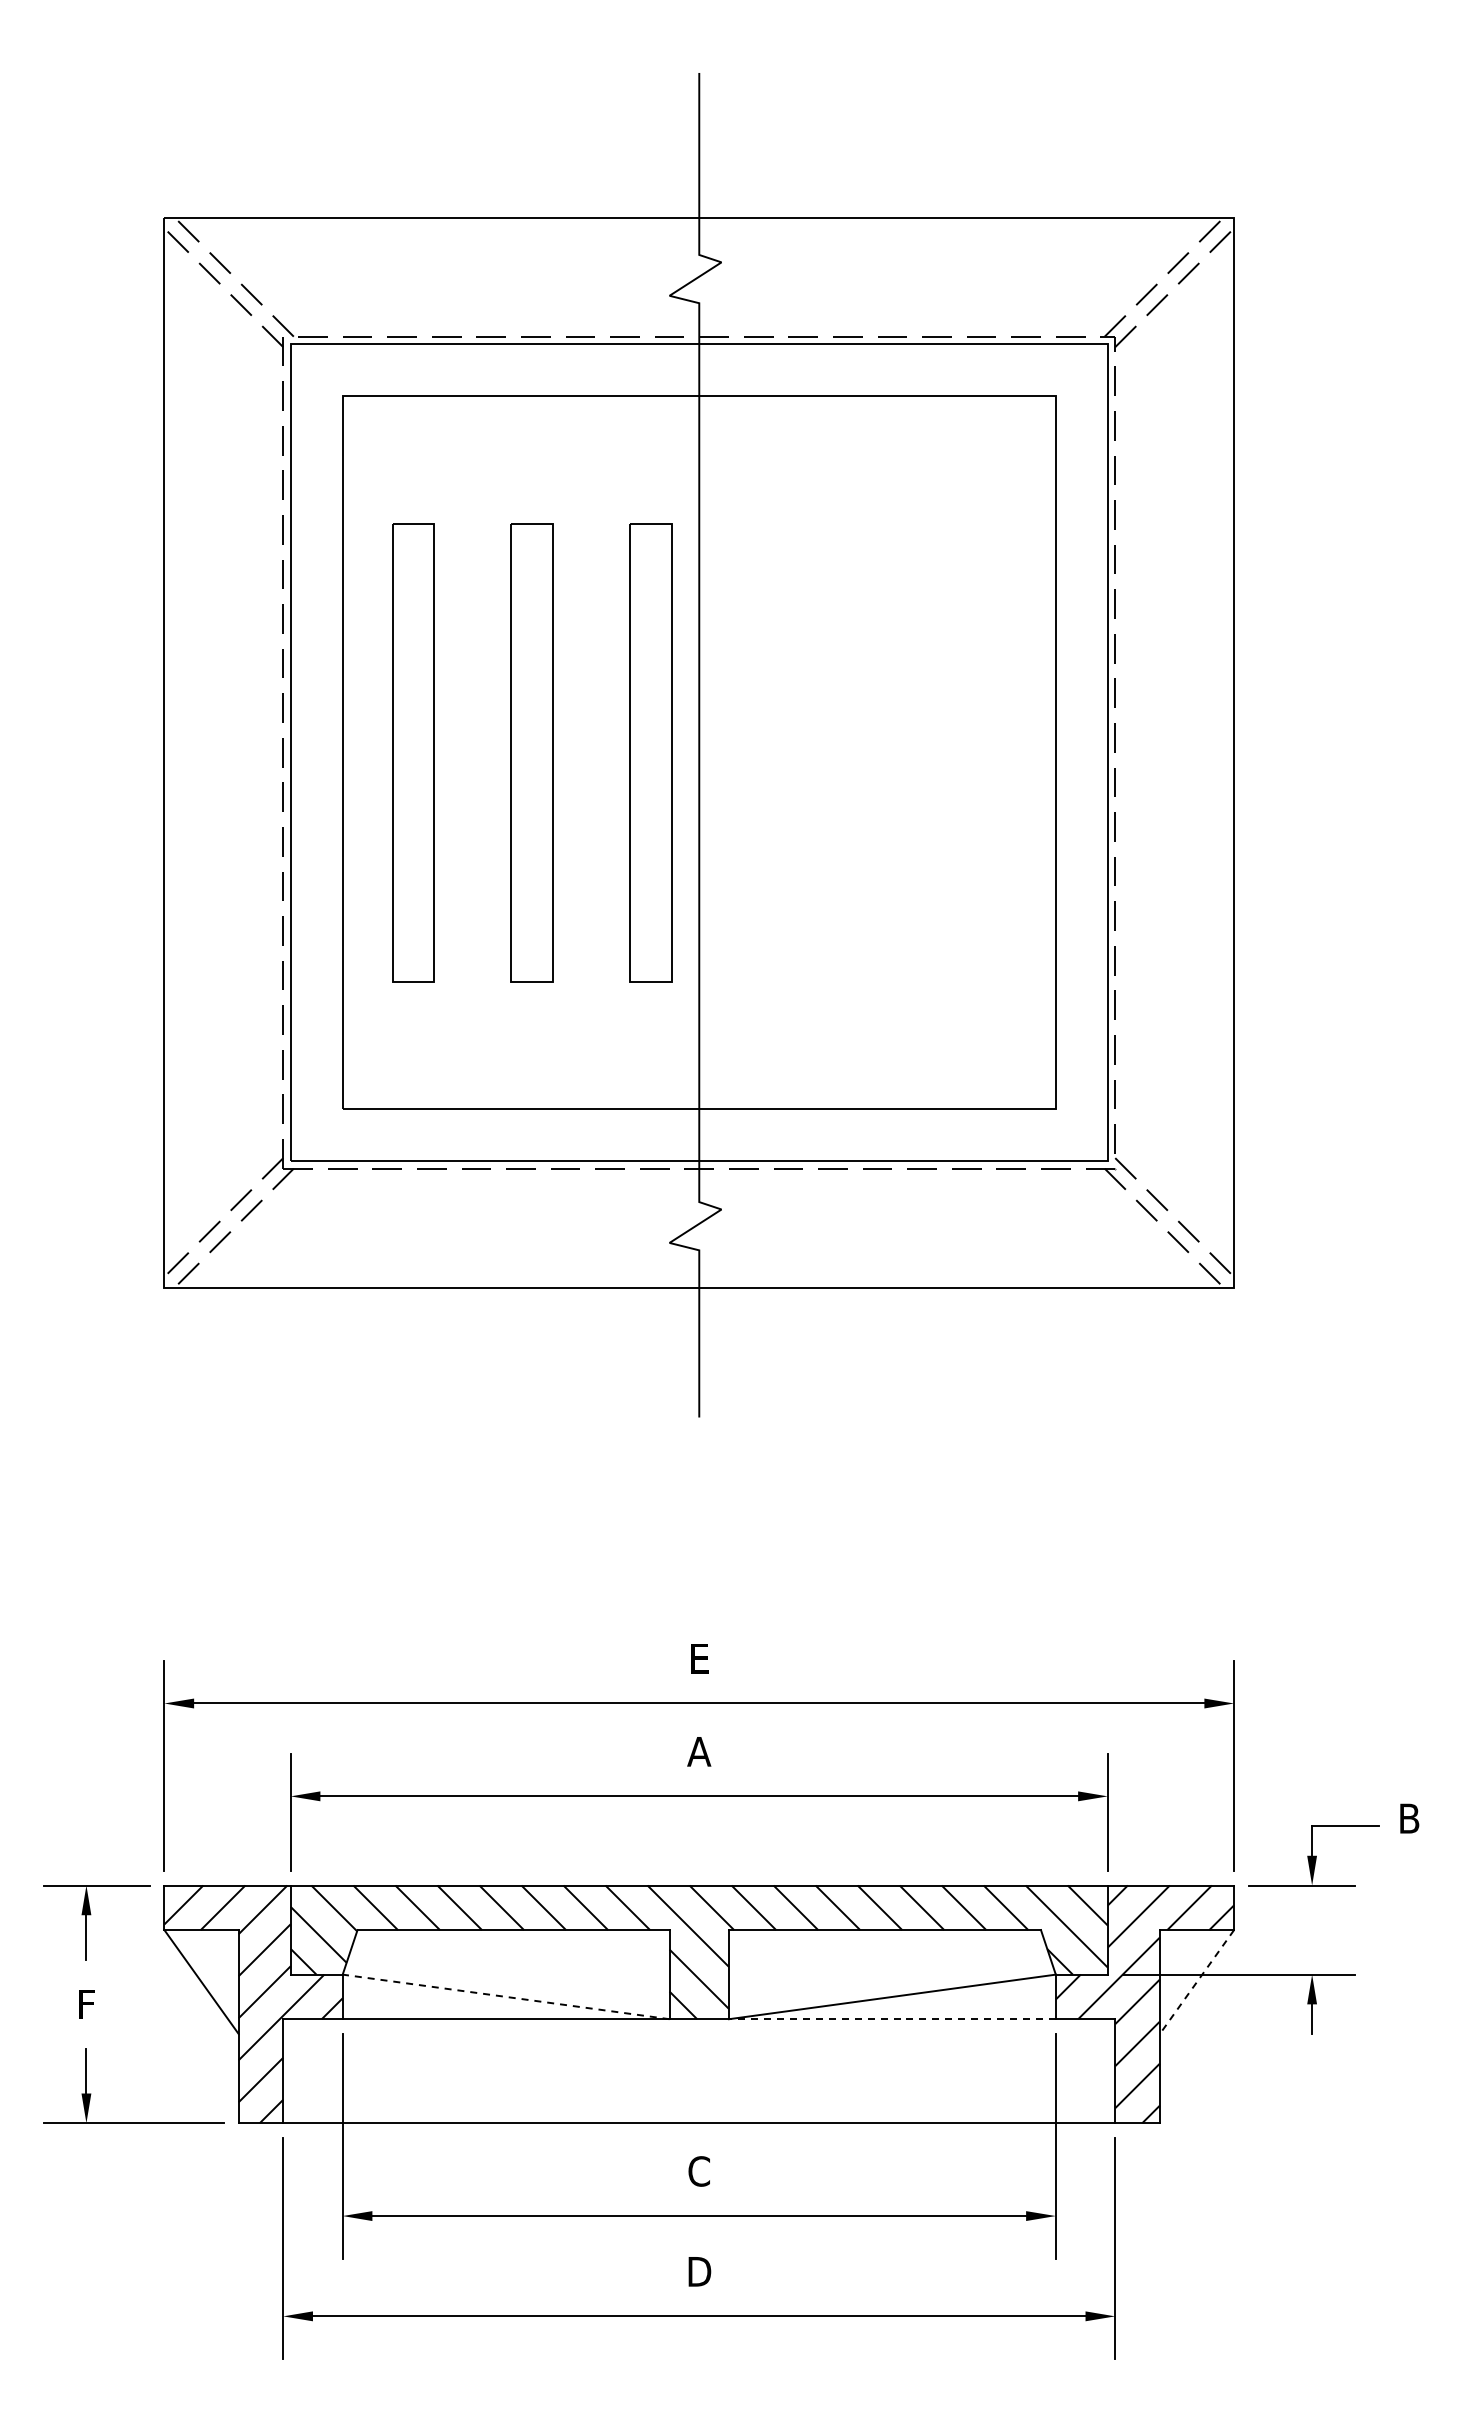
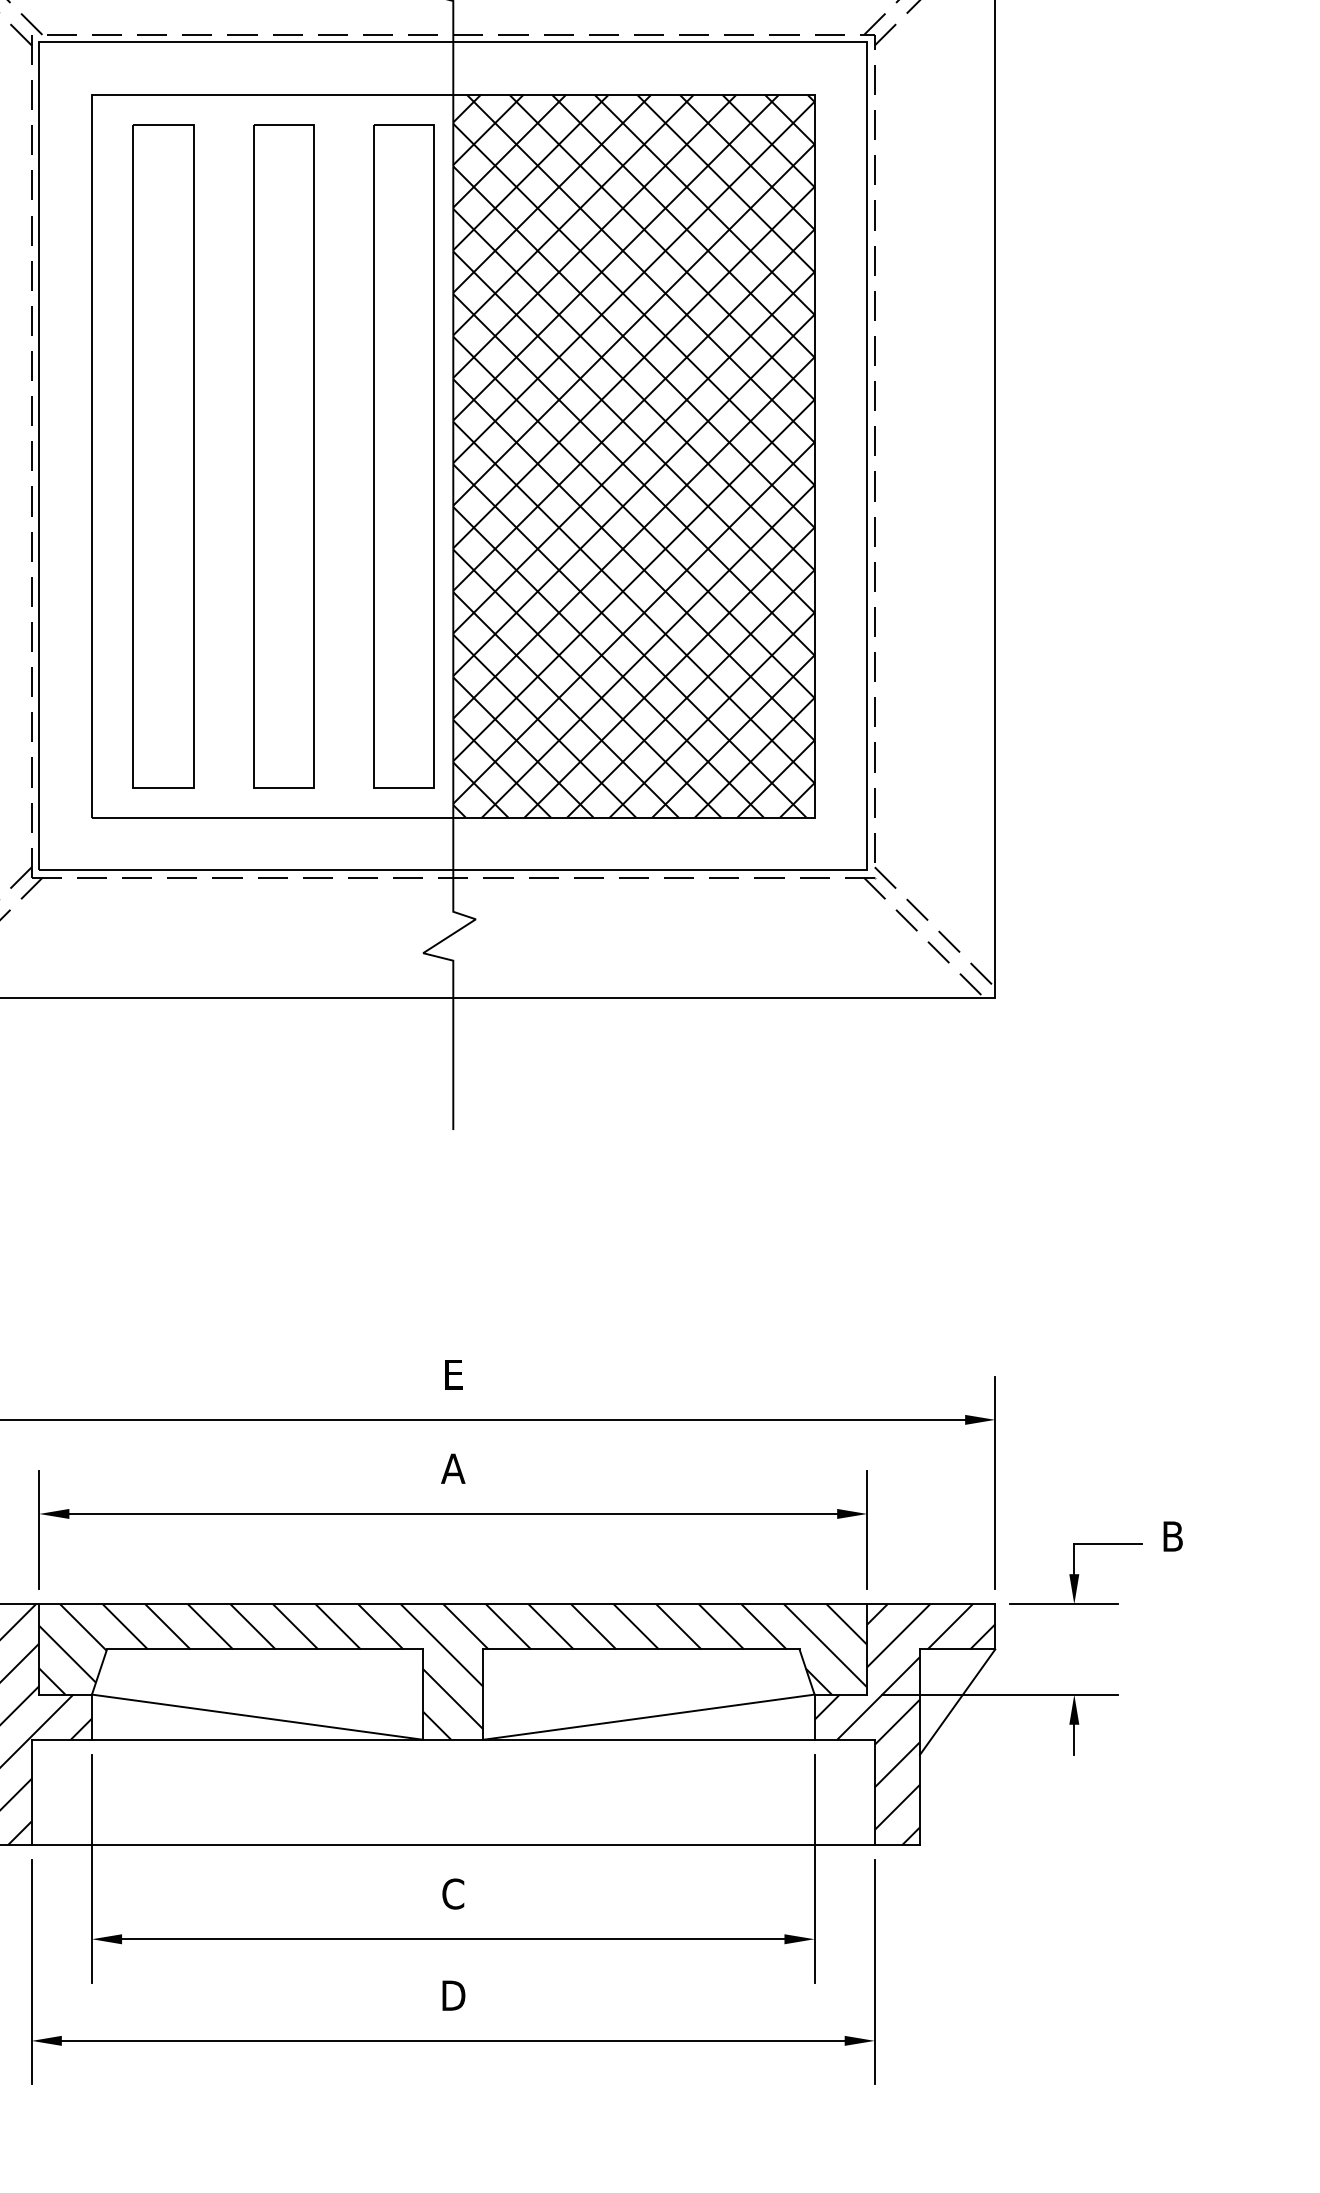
part: (413, 752) -> (163, 456), size x1.43
part: (531, 752) -> (283, 456), size x1.43
part: (650, 752) -> (403, 456), size x1.43
hatch: (877, 752) -> (633, 456), added
line: (1196, 1982) -> (957, 1702), dashed -> solid
line: (506, 1996) -> (257, 1716), dashed -> solid
line: (891, 2019) -> (648, 1740), dashed -> solid

